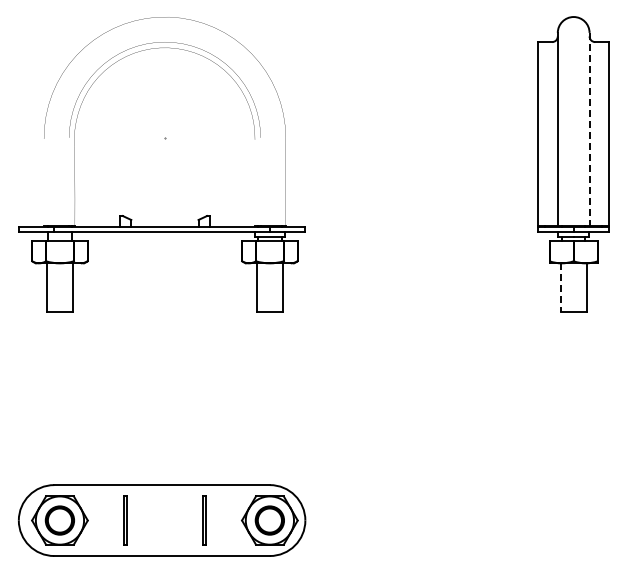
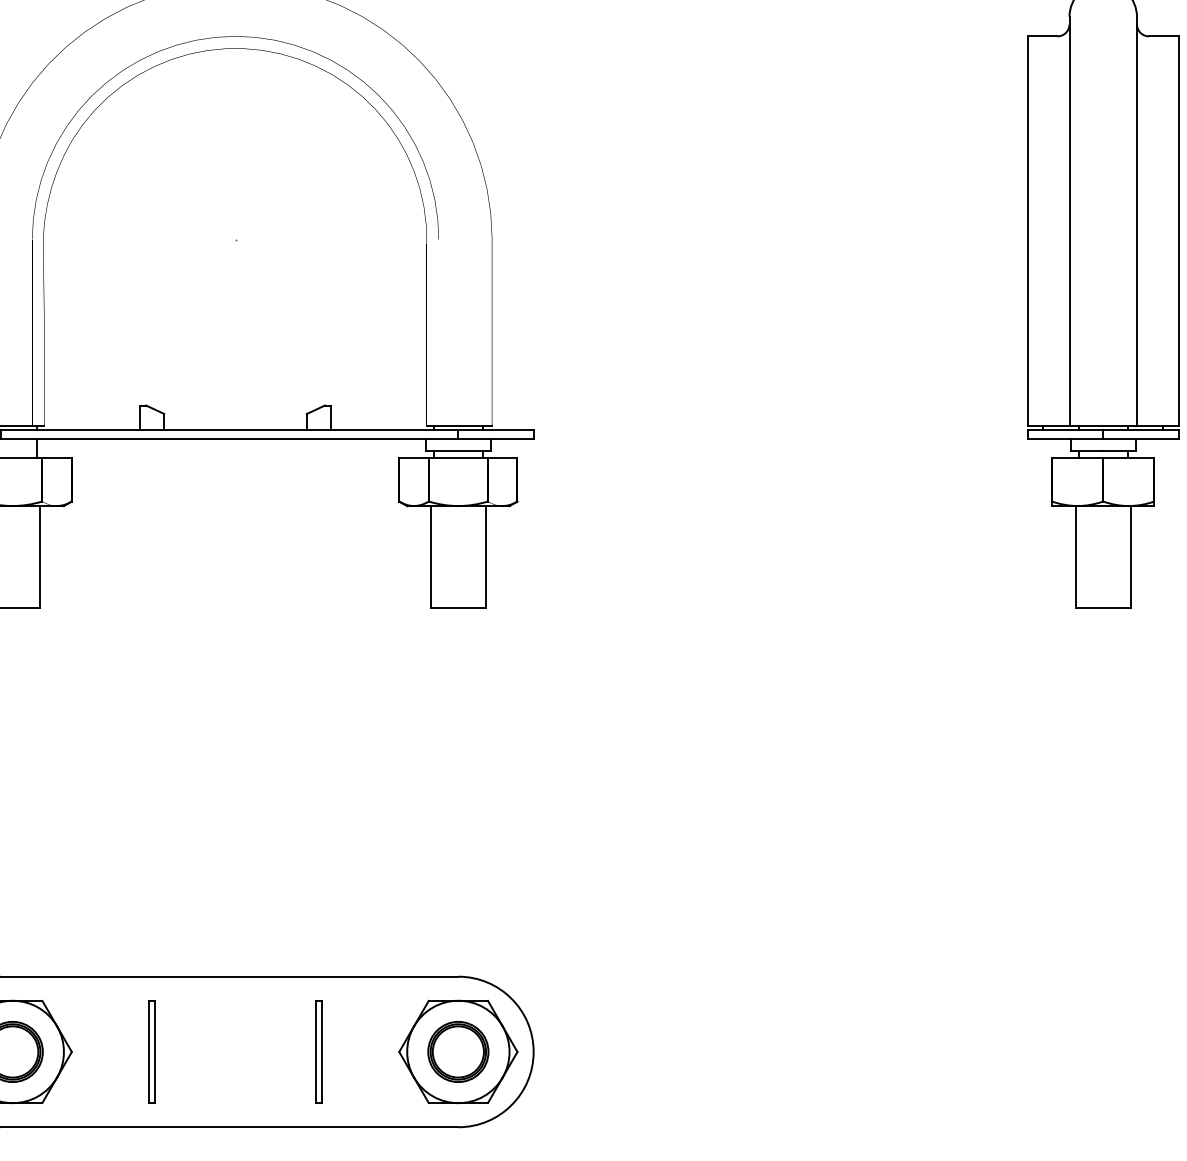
line: (589, 129) -> (1136, 221), dashed -> solid
line: (560, 288) -> (1075, 559), dashed -> solid

